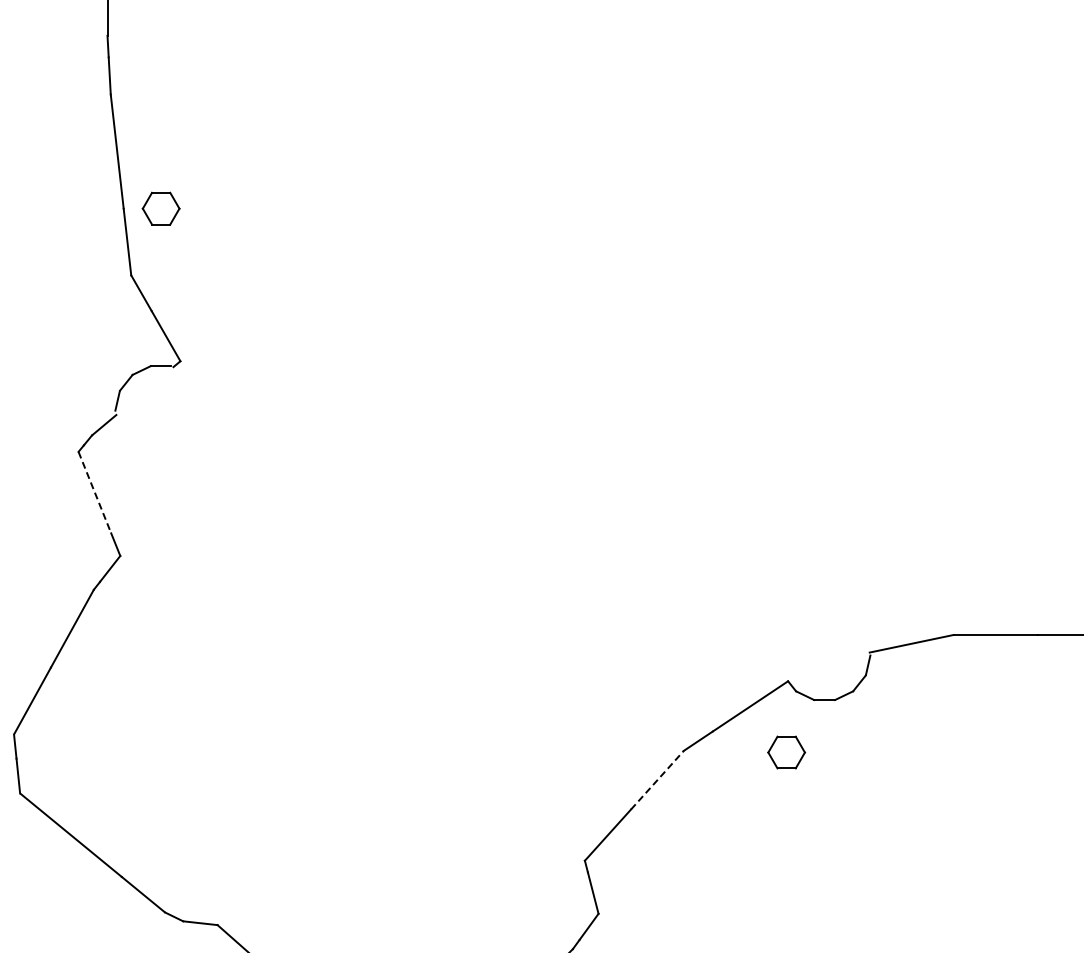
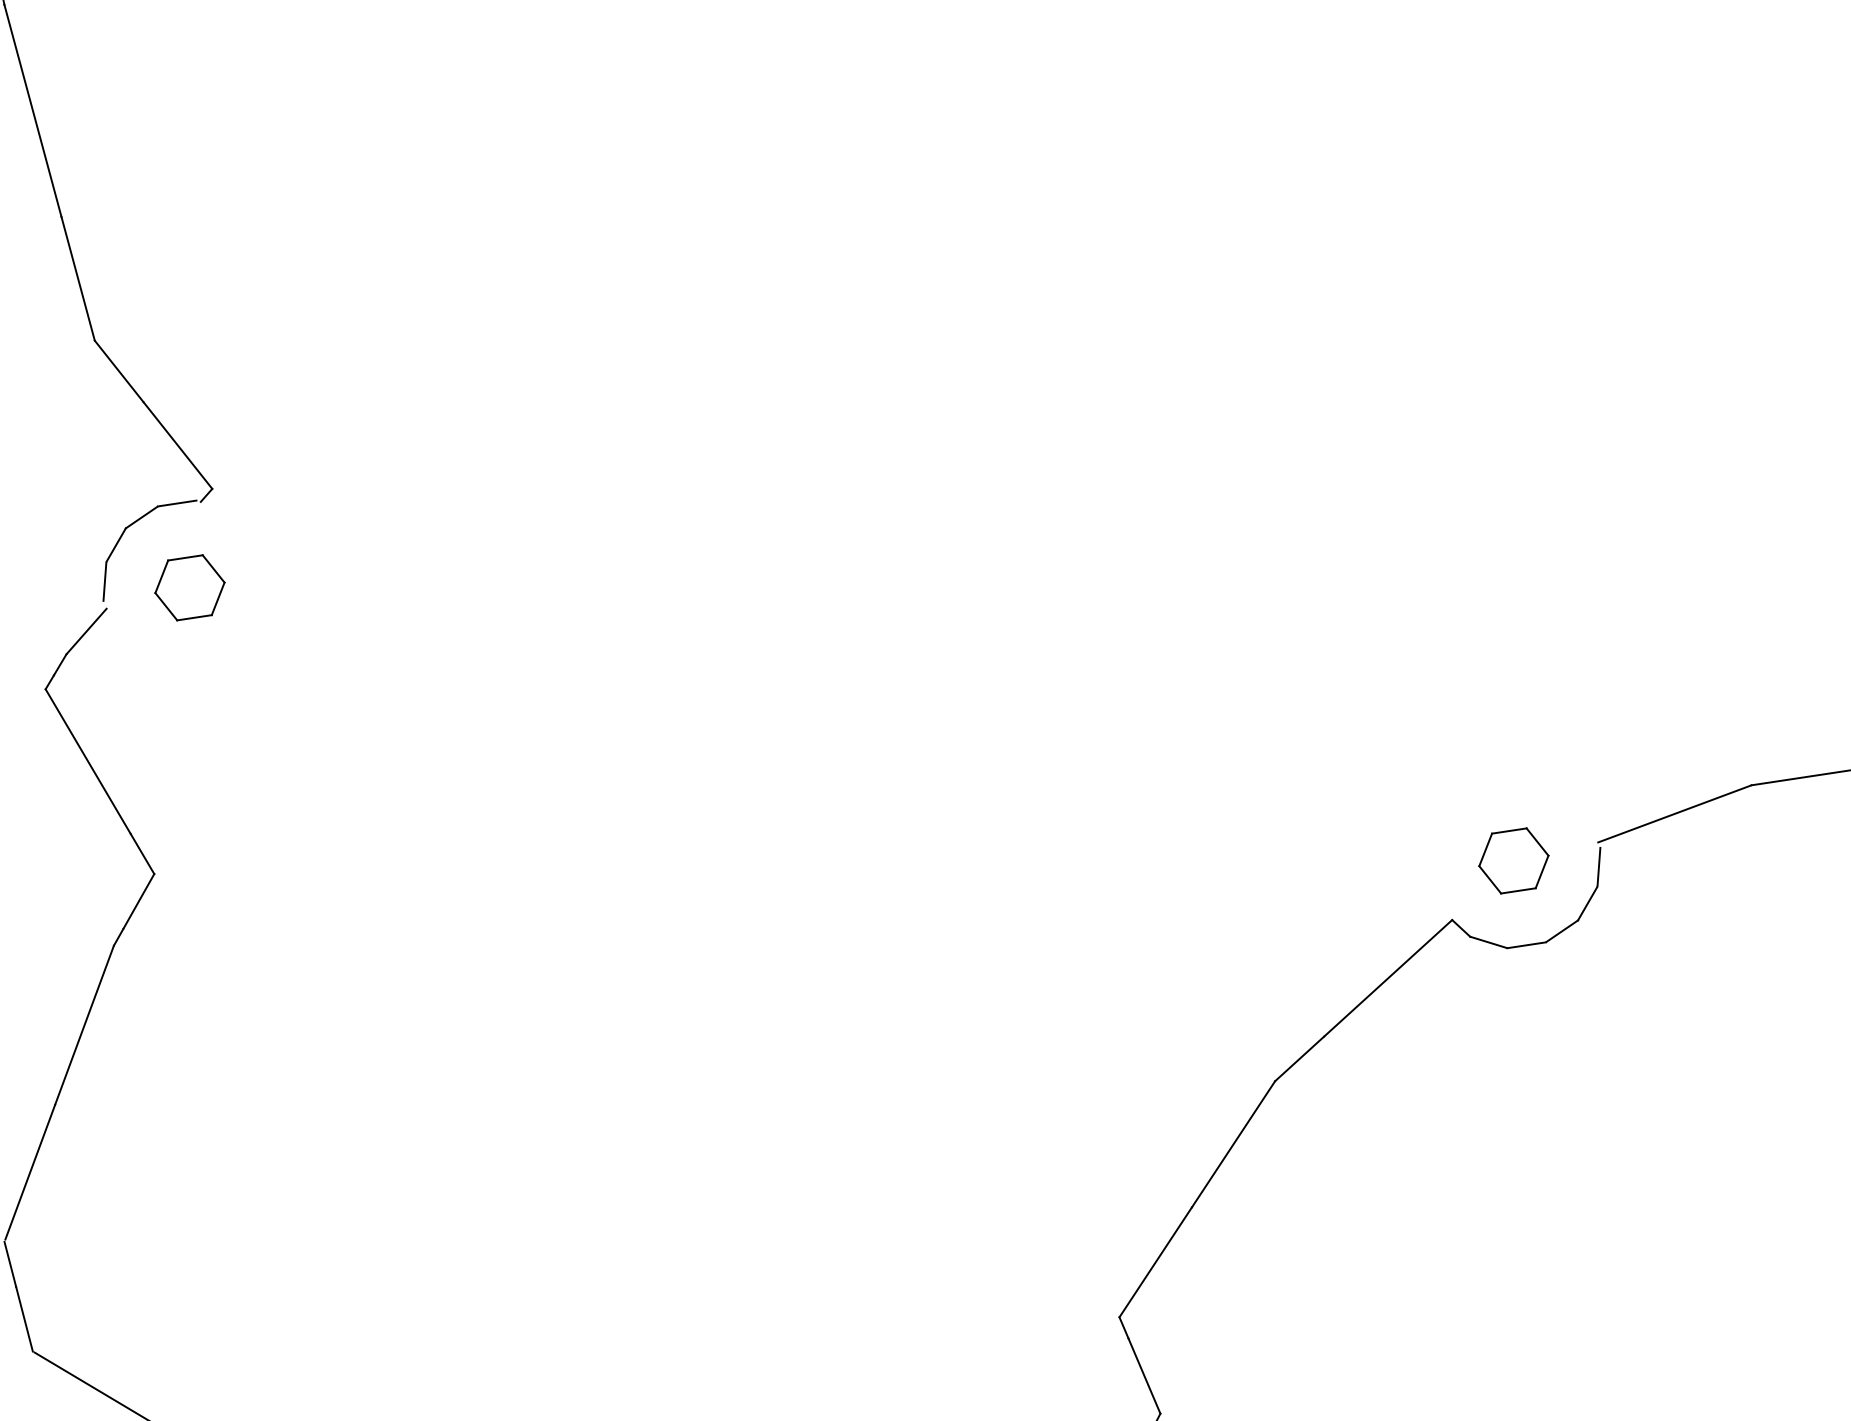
part: (160, 208) -> (188, 587), moved
line: (94, 492) -> (87, 761), dashed -> solid
part: (786, 752) -> (1513, 860), moved
line: (657, 780) -> (1233, 1144), dashed -> solid

